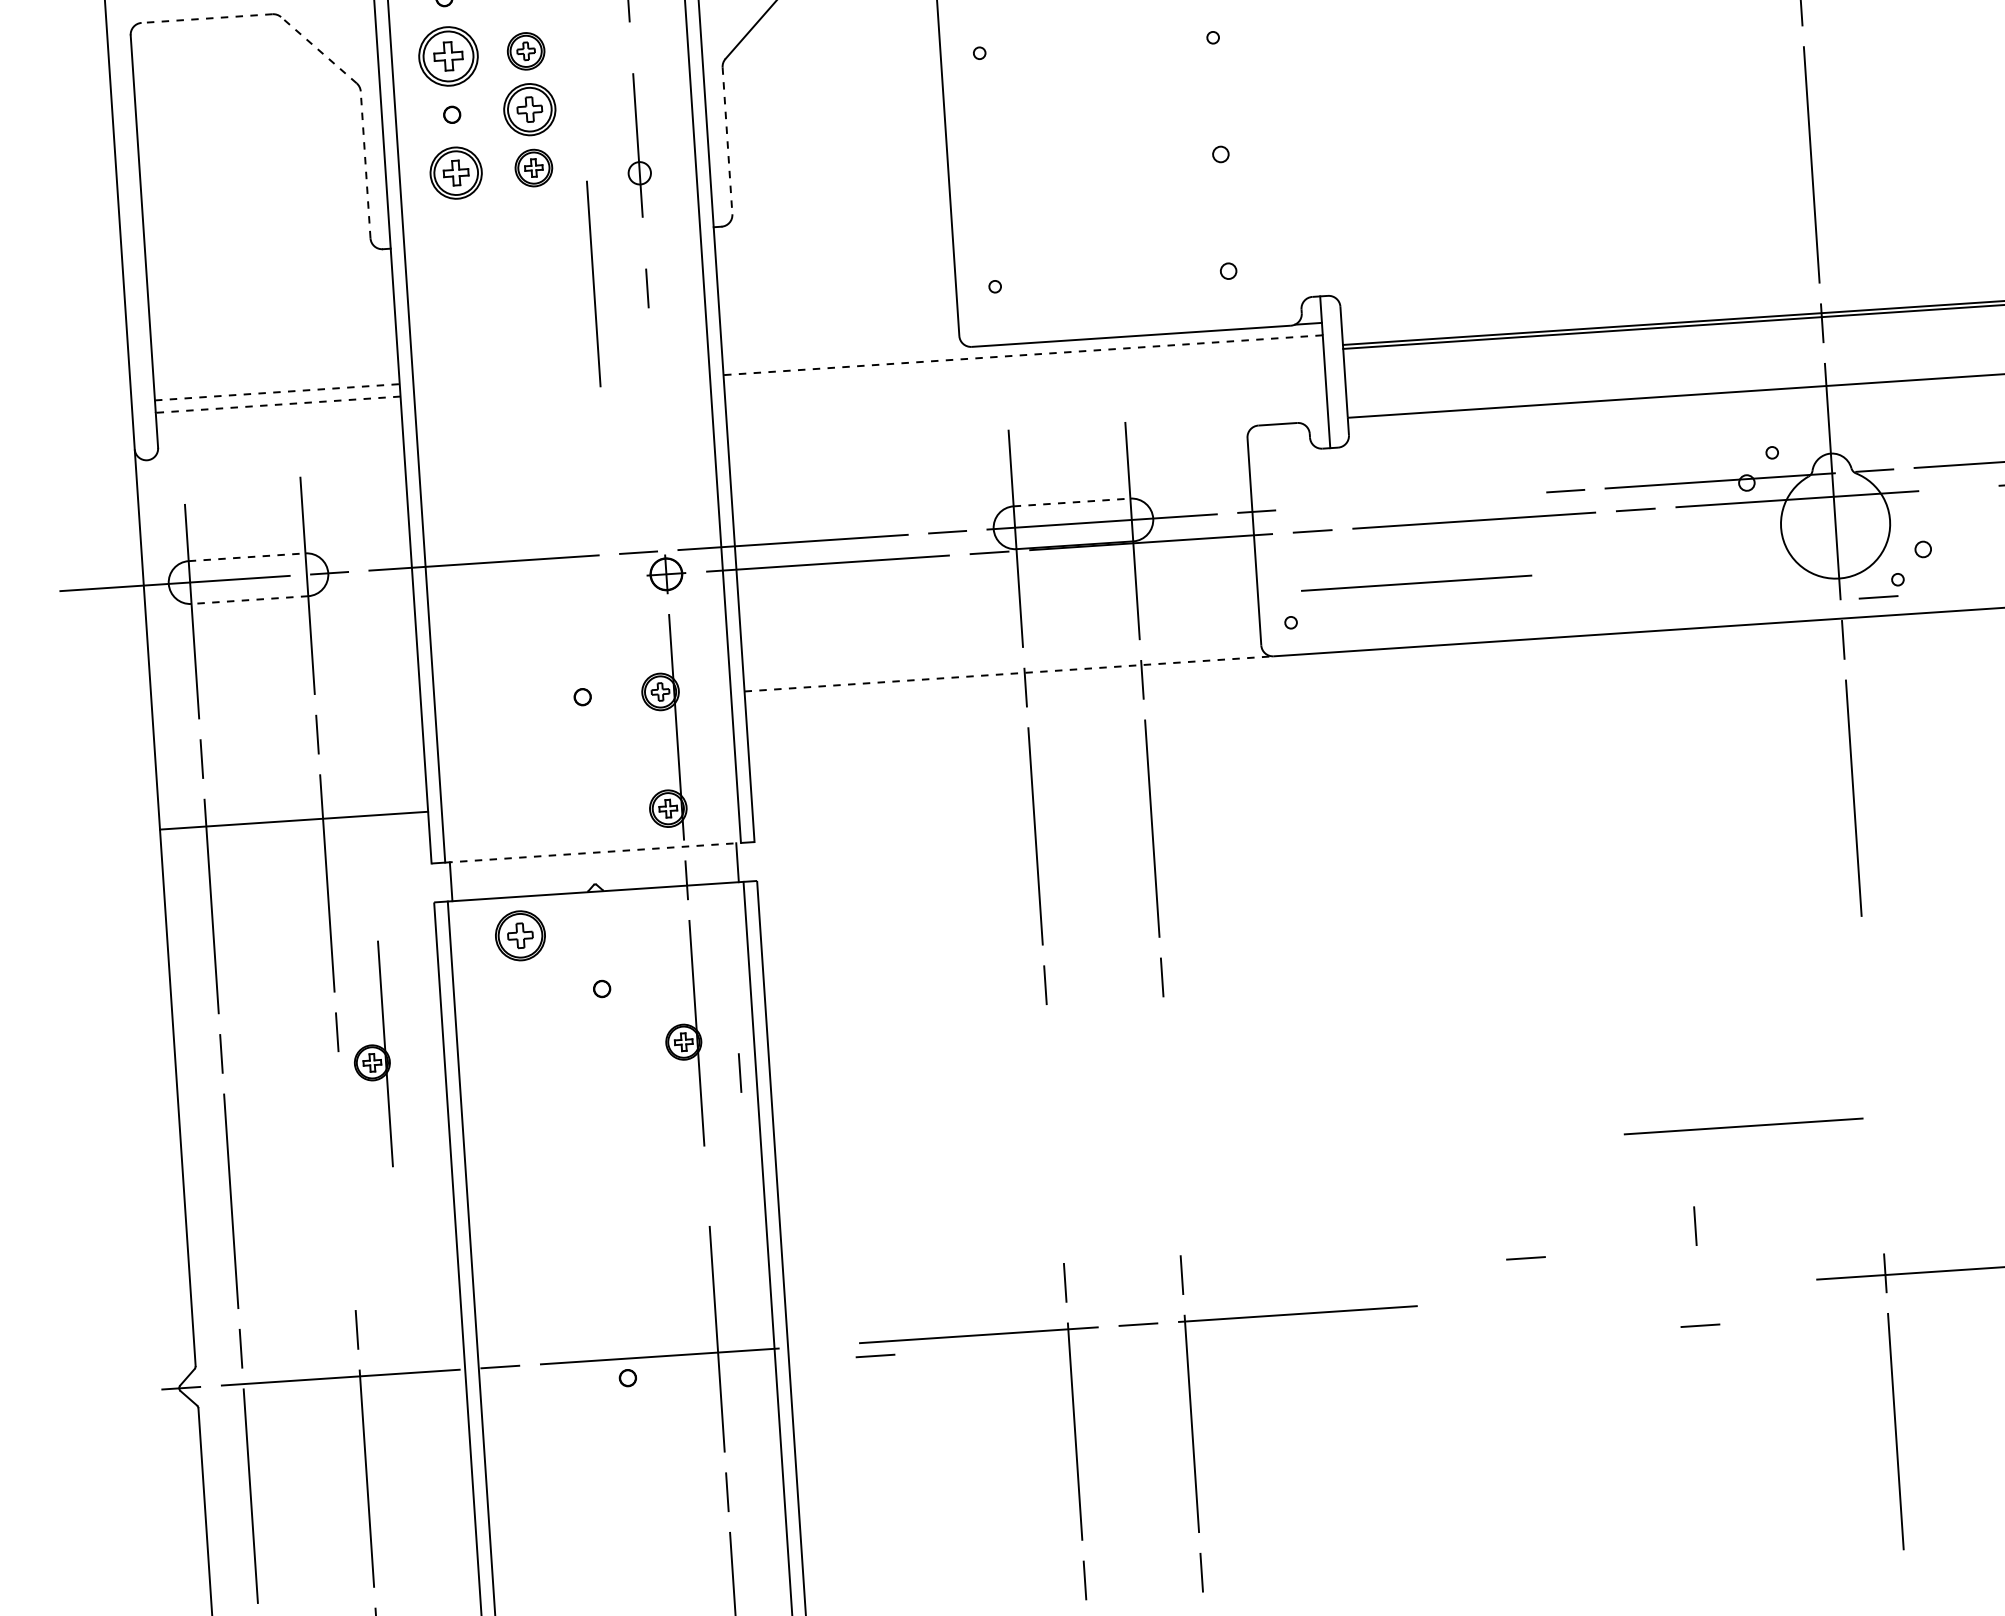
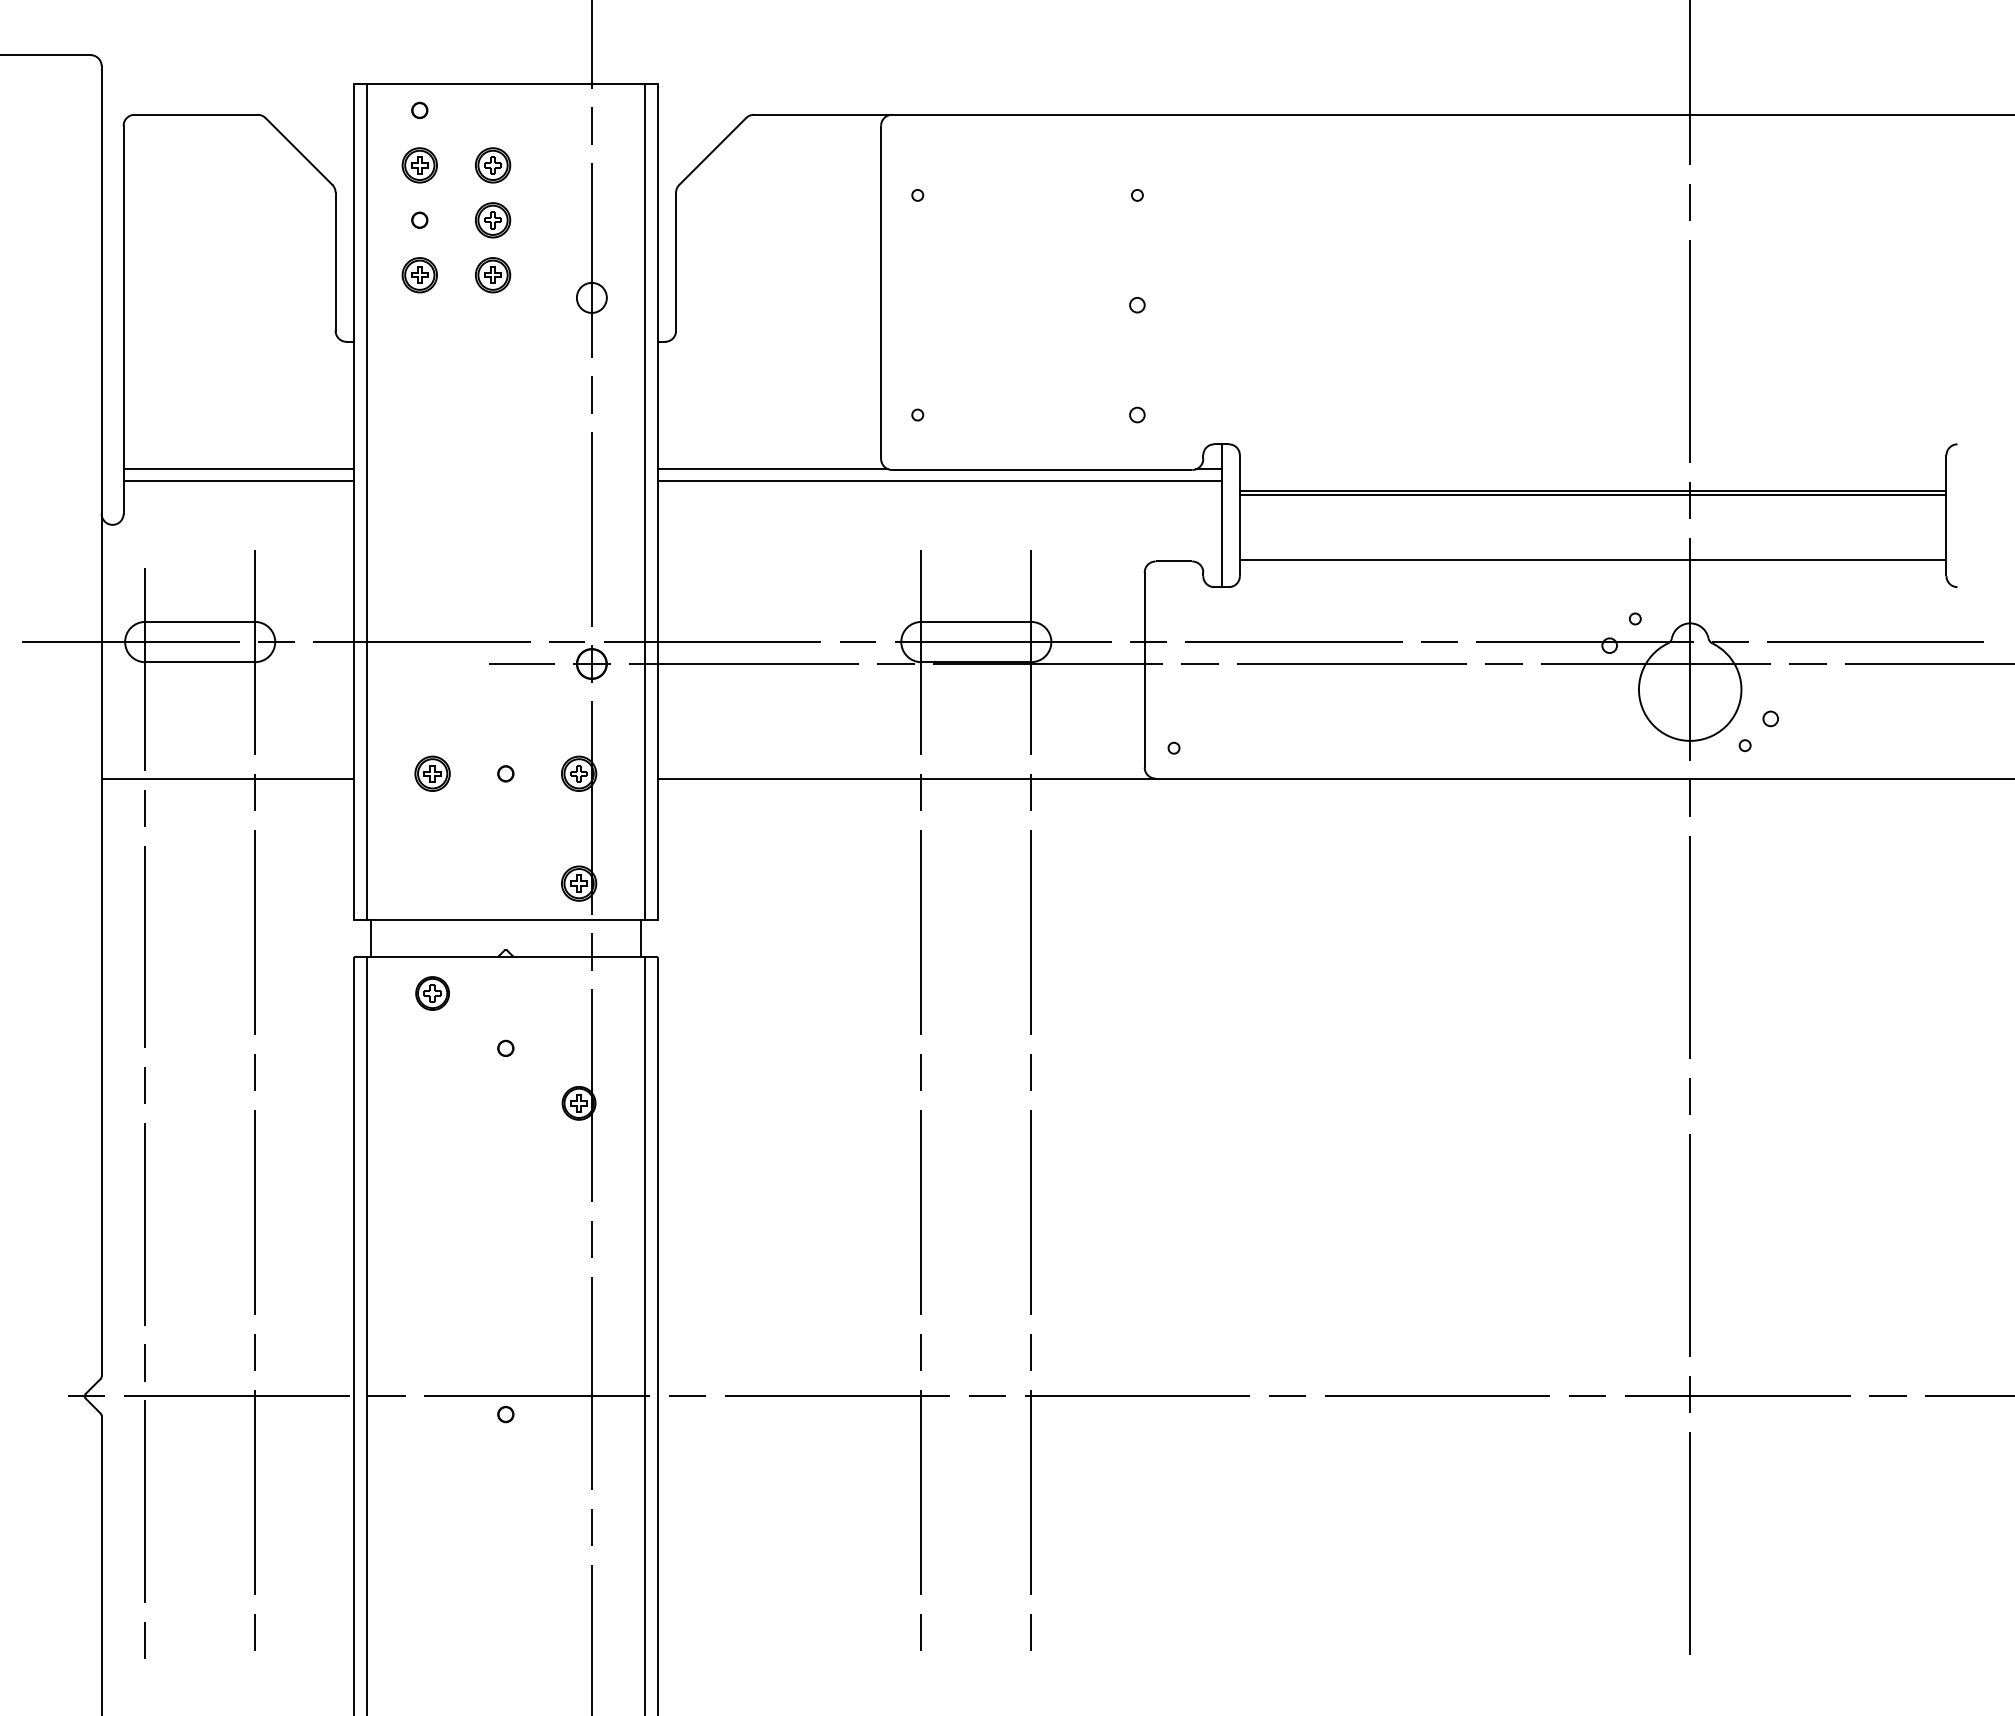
line: (207, 18) -> (196, 114), dashed -> solid
line: (318, 50) -> (298, 151), dashed -> solid
part: (447, 56) -> (419, 165), size x0.62
part: (530, 109) -> (493, 220), size x0.71
line: (728, 141) -> (676, 262), dashed -> solid
part: (637, 145) -> (591, 260), size x1.43
line: (365, 164) -> (335, 261), dashed -> solid
part: (455, 173) -> (419, 275), size x0.71
line: (593, 284) -> (591, 529), moved
line: (844, 354) -> (772, 469), added
line: (1022, 354) -> (939, 480), dashed -> solid
line: (278, 392) -> (239, 469), dashed -> solid
line: (277, 404) -> (238, 480), dashed -> solid
line: (1072, 502) -> (976, 621), dashed -> solid
line: (247, 556) -> (200, 621), dashed -> solid
line: (591, 578) -> (521, 663), added
line: (1415, 582) -> (1293, 641), moved
line: (1878, 596) -> (1807, 663), moved
line: (250, 600) -> (200, 662), dashed -> solid
line: (1008, 673) -> (906, 778), dashed -> solid
part: (504, 701) -> (432, 773), added
line: (293, 820) -> (227, 778), moved
line: (593, 852) -> (506, 920), dashed -> solid
part: (520, 935) -> (432, 993), size x0.71
part: (371, 1054) -> (285, 1095), removed
line: (739, 1072) -> (591, 1239), moved
line: (1874, 1114) -> (1689, 1245), added
line: (1743, 1125) -> (1437, 1395), moved
line: (1171, 1126) -> (1030, 1212), added
line: (1054, 1134) -> (920, 1212), added
line: (346, 1181) -> (254, 1212), added
line: (1694, 1226) -> (1689, 1096), moved
line: (1525, 1257) -> (1287, 1395), moved
line: (1700, 1325) -> (1587, 1395), moved
line: (875, 1355) -> (687, 1395), moved

